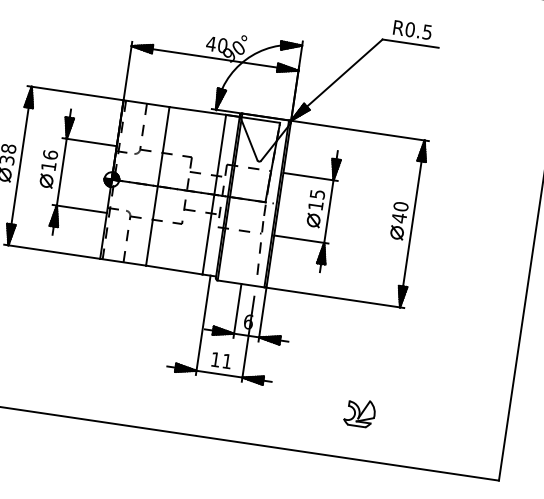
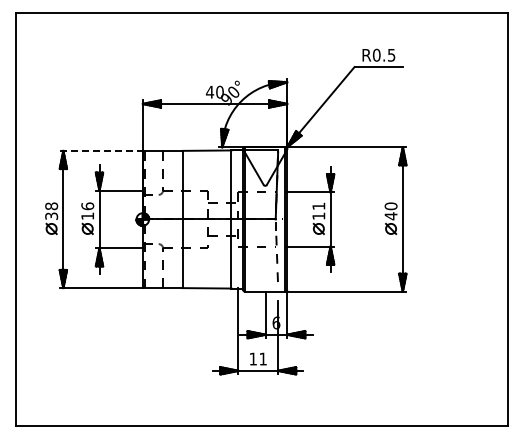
line: (75, 92) -> (101, 150), solid -> dashed
text: (317, 193) -> (318, 205), 15 -> 11
part: (359, 413) -> (381, 386), removed

